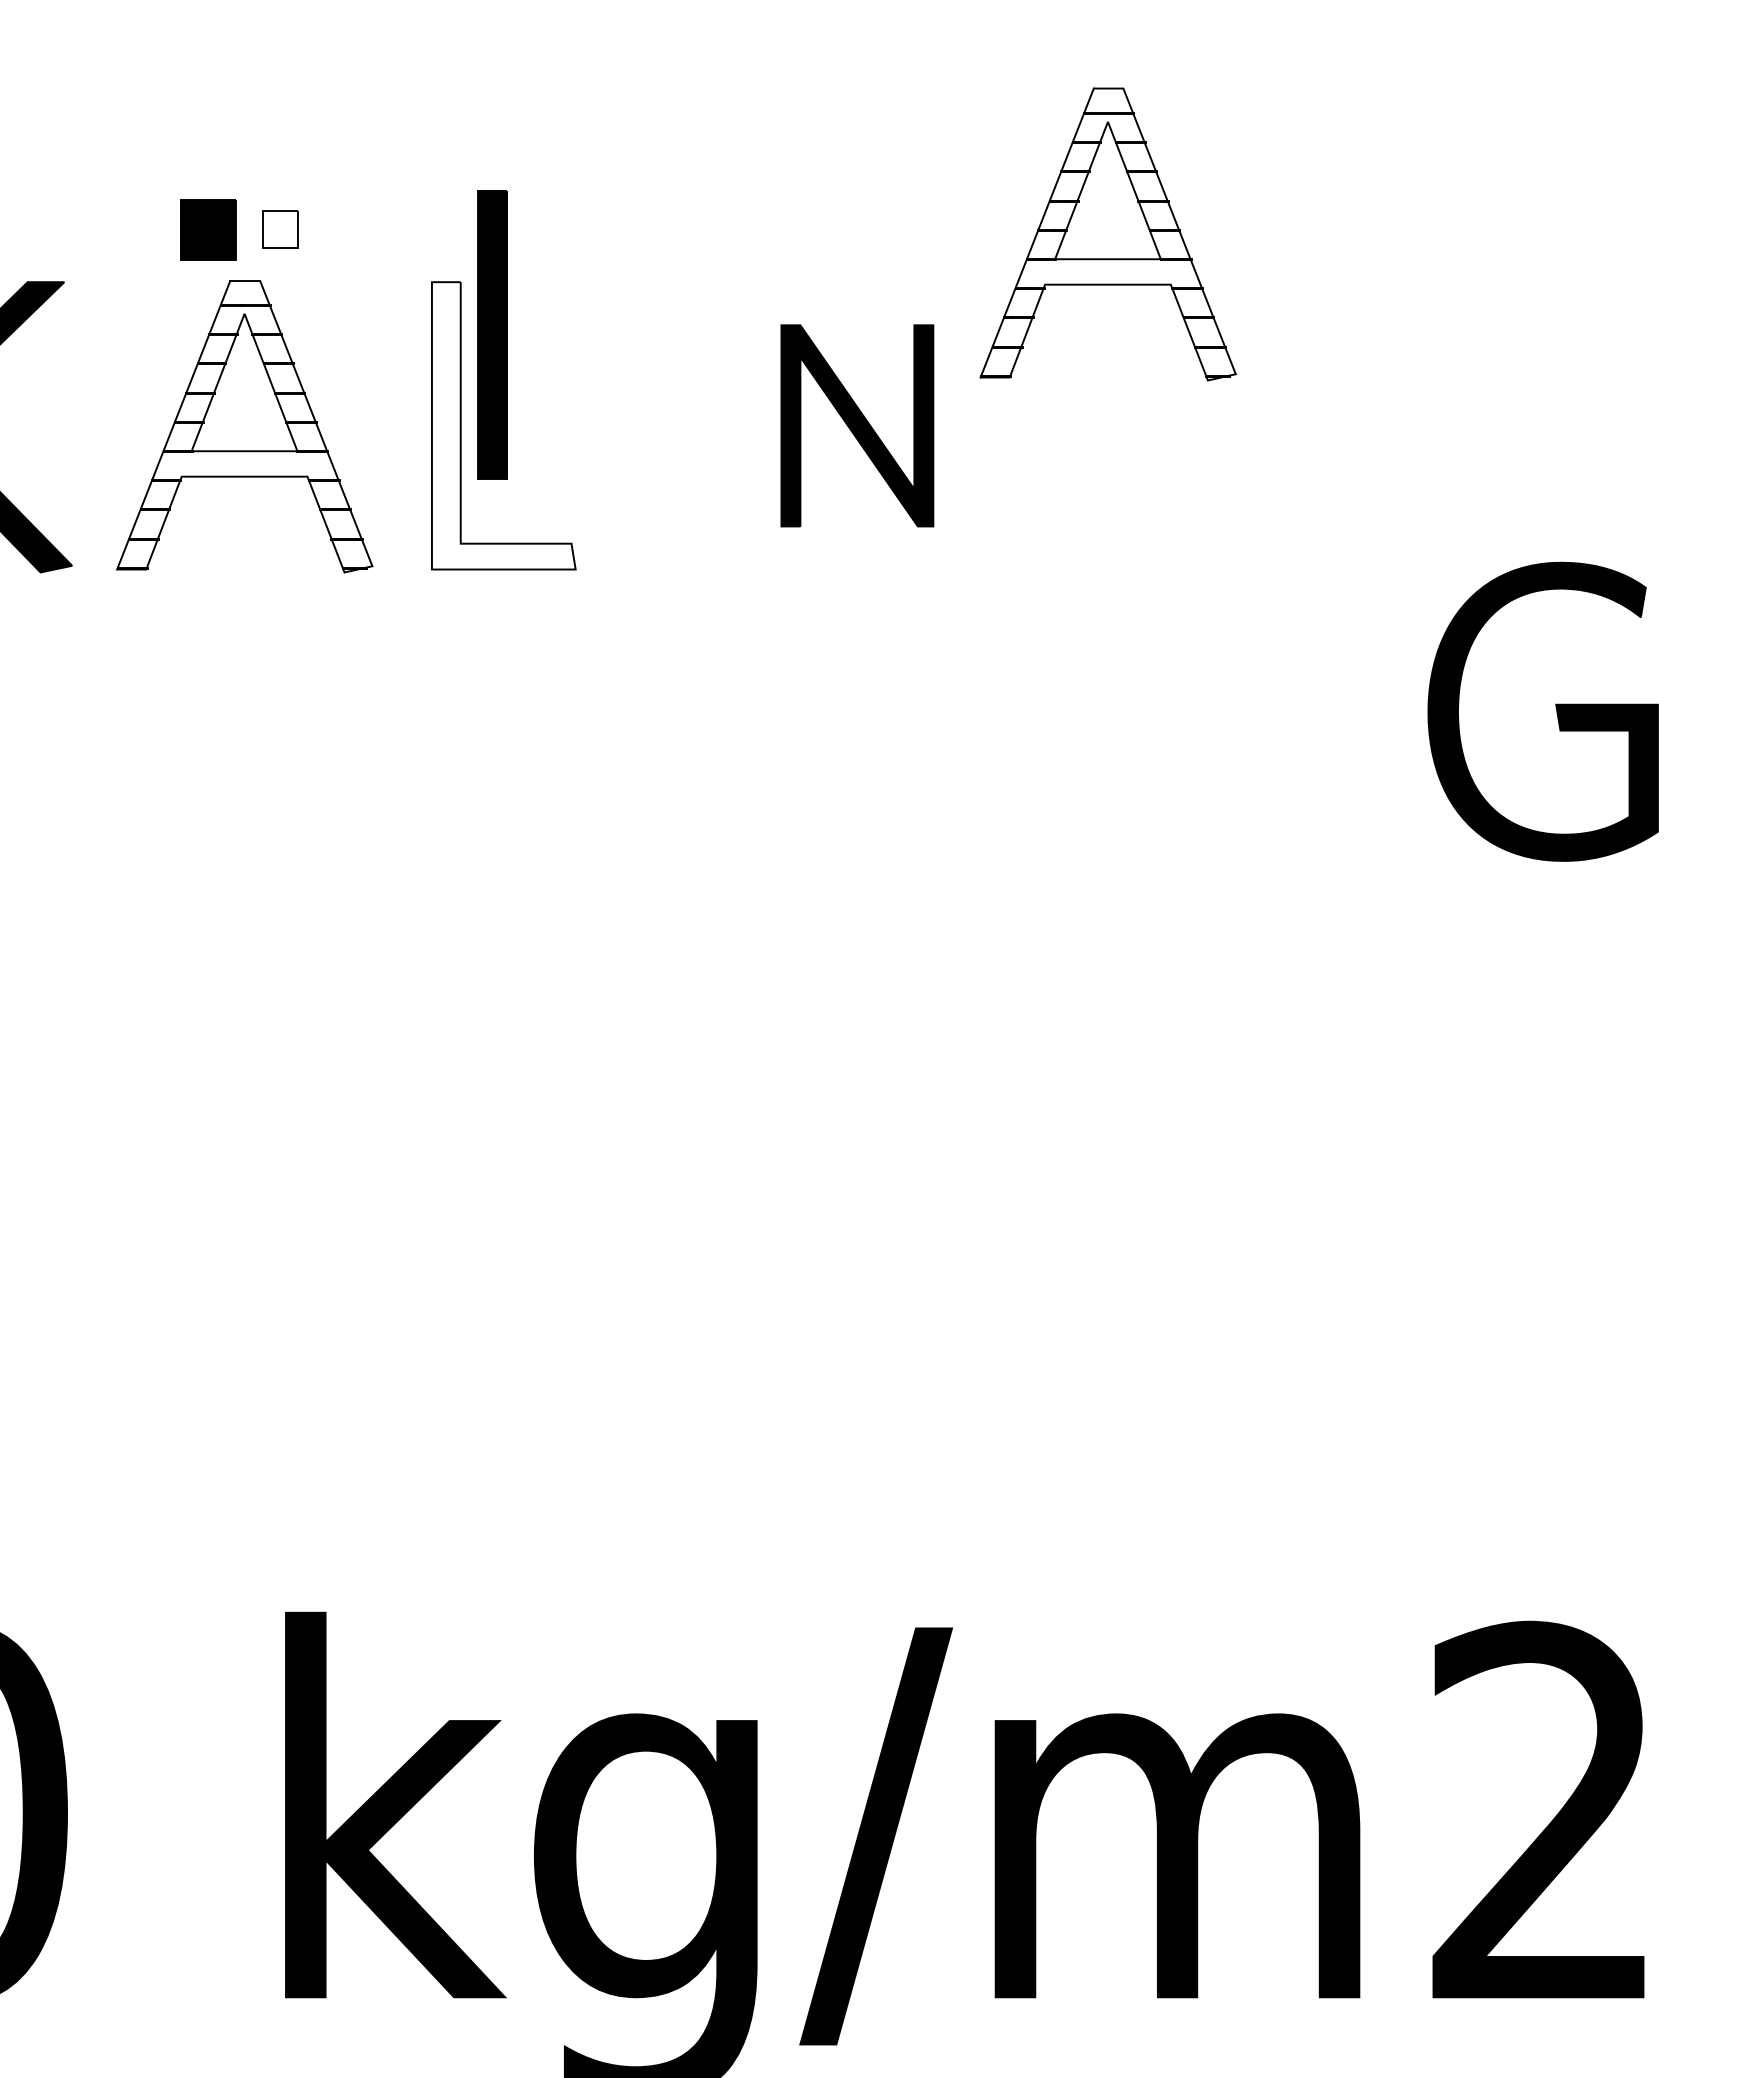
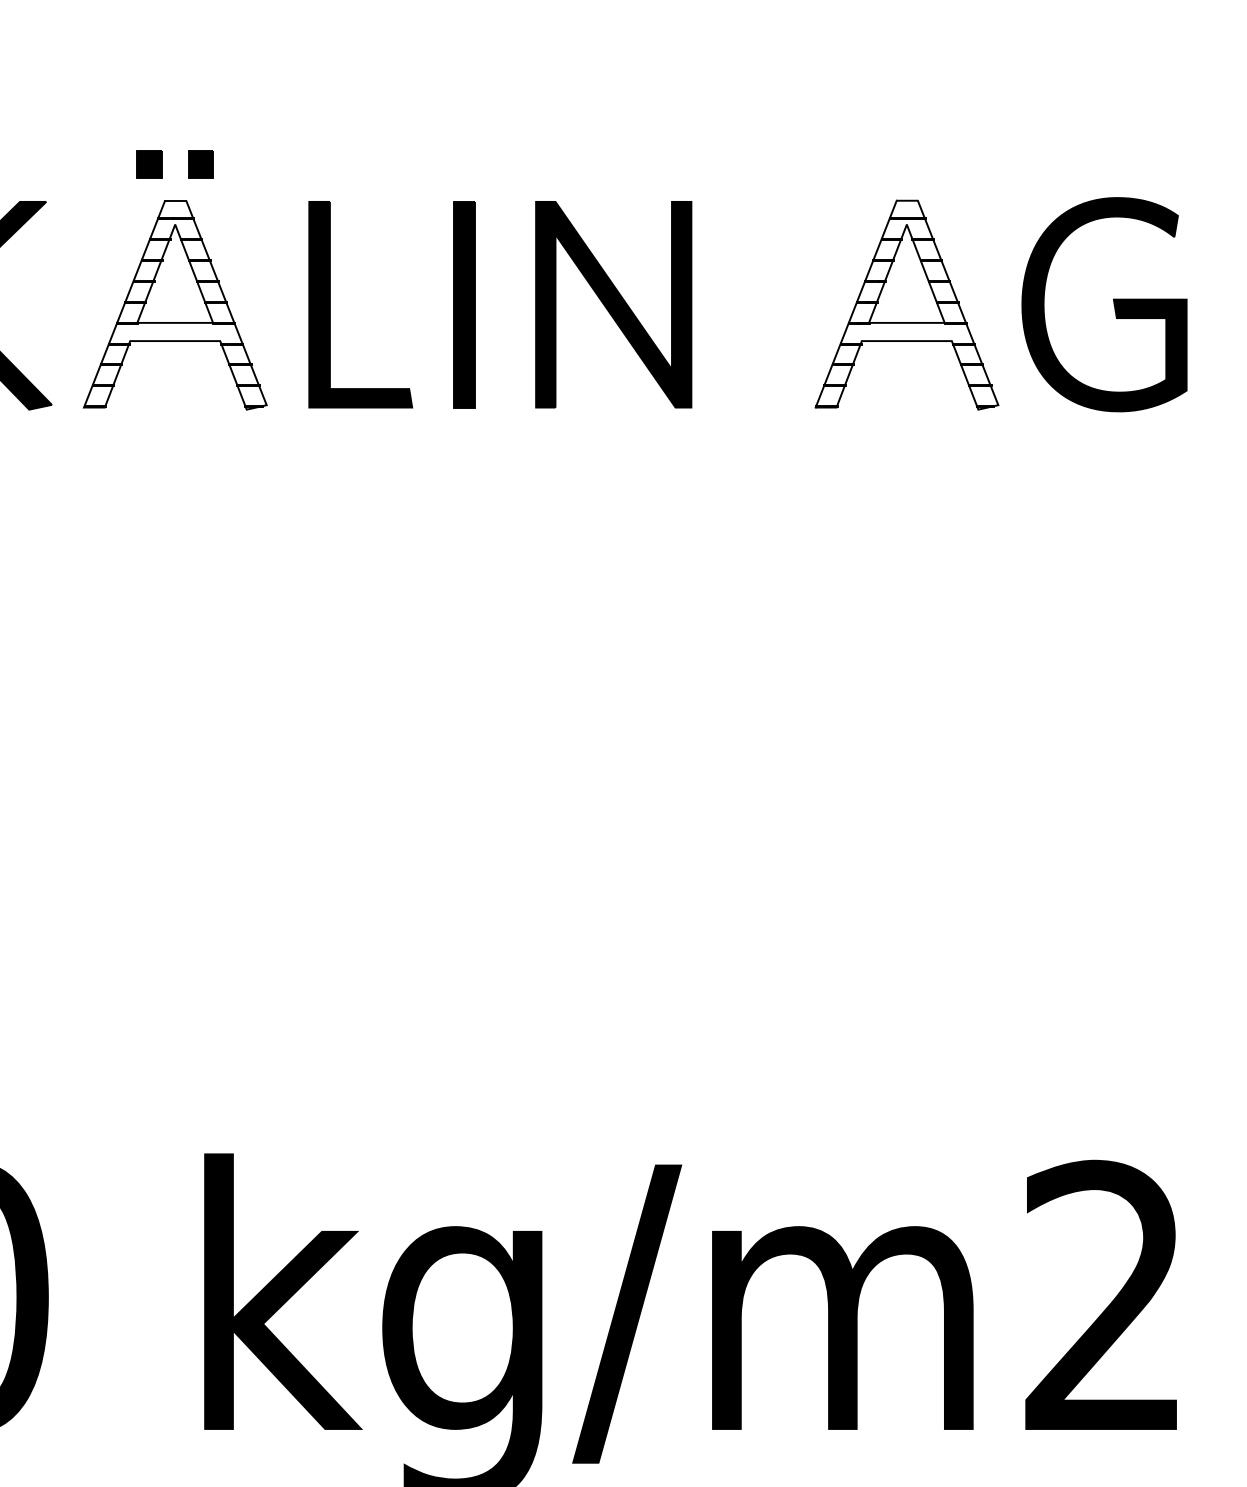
part: (208, 229) -> (149, 164), size x0.62
fill: (280, 229) -> (200, 164), added
part: (1107, 234) -> (906, 305), moved
part: (492, 334) -> (464, 304), moved
fill: (503, 425) -> (360, 304), added
part: (857, 425) -> (613, 304), size x1.43
part: (1555, 707) -> (1113, 301), moved

